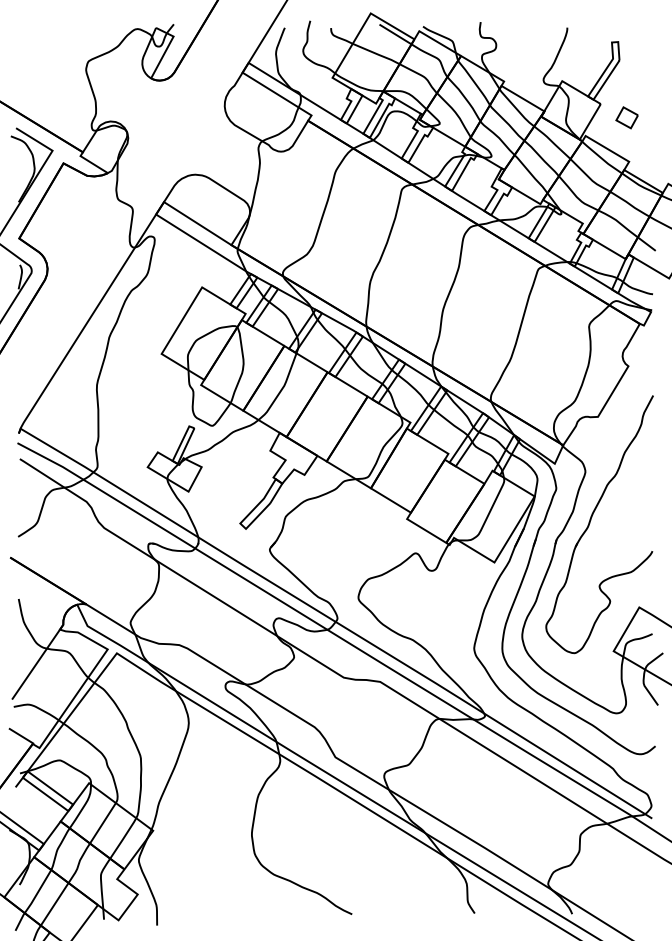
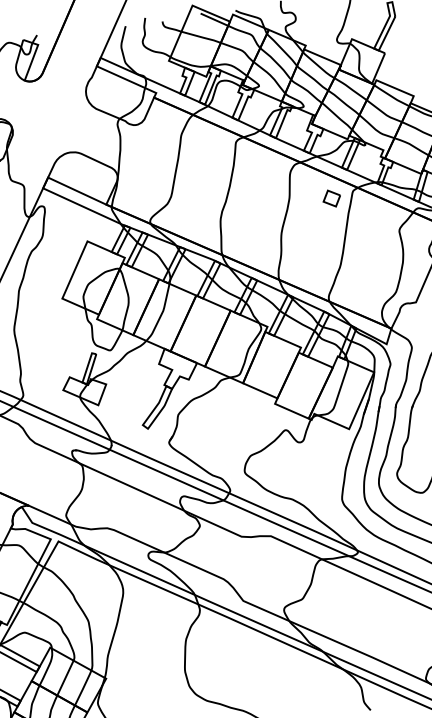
part: (626, 117) -> (331, 198), moved

